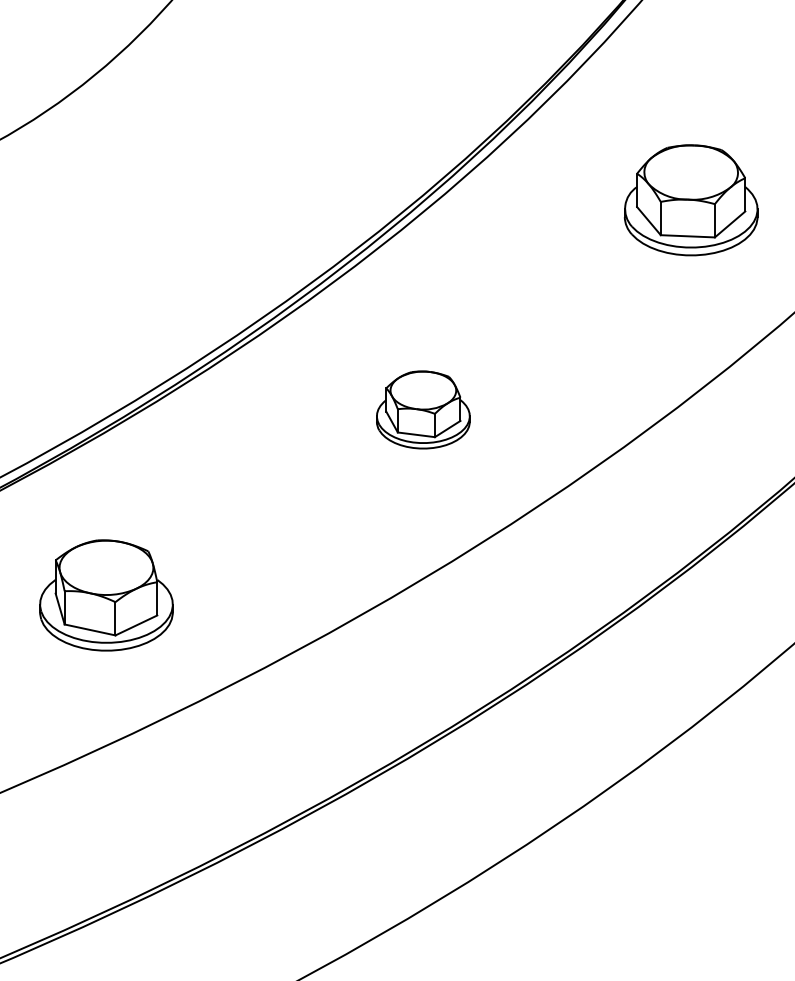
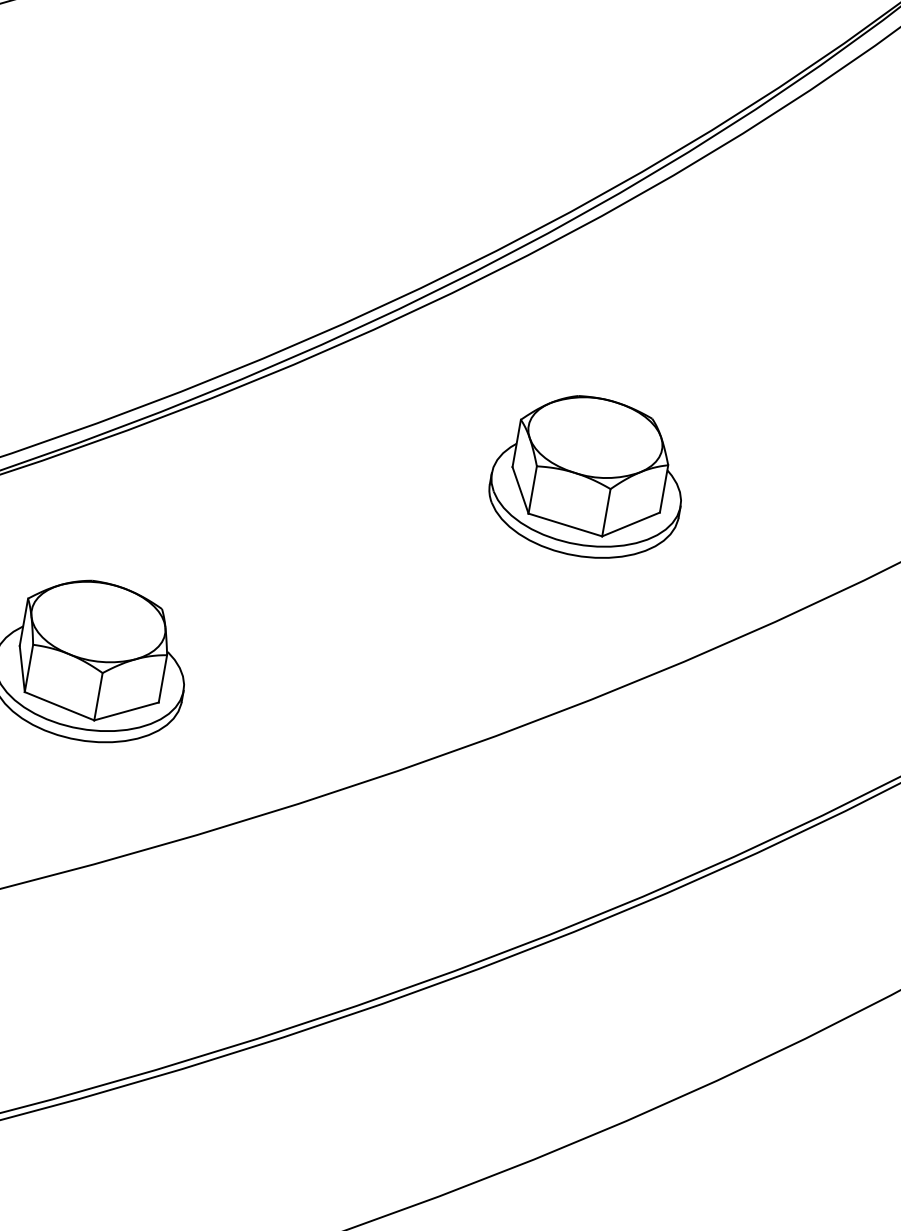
part: (423, 409) -> (588, 476), size x1.43

